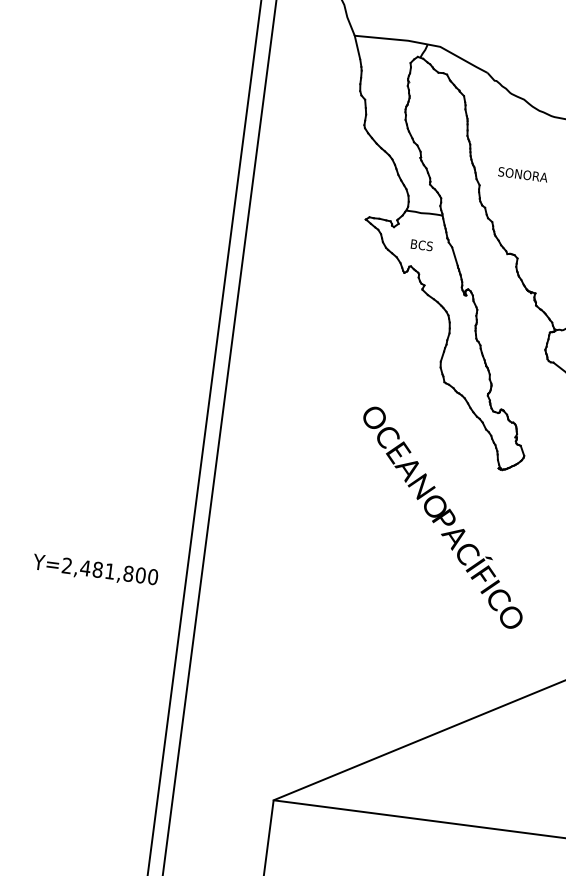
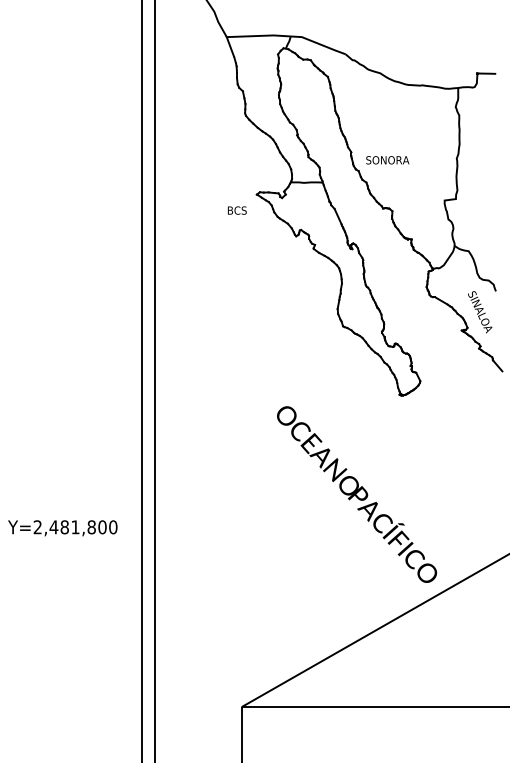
text: (522, 174) -> (387, 160), moved
text: (422, 245) -> (237, 210), moved
text: (443, 517) -> (357, 494), moved

